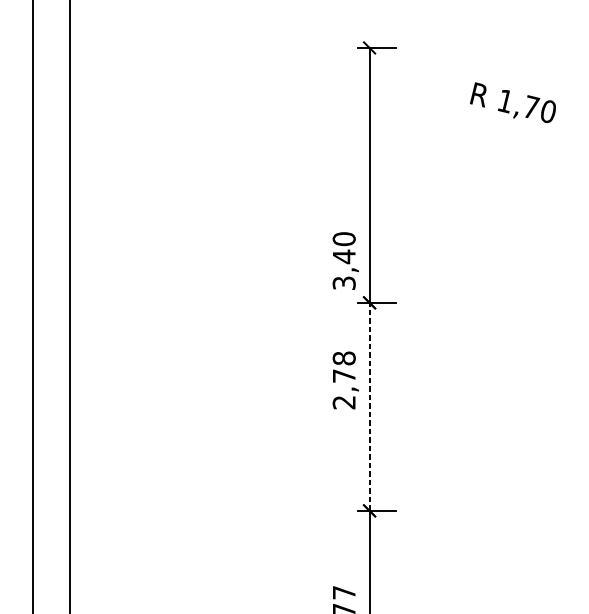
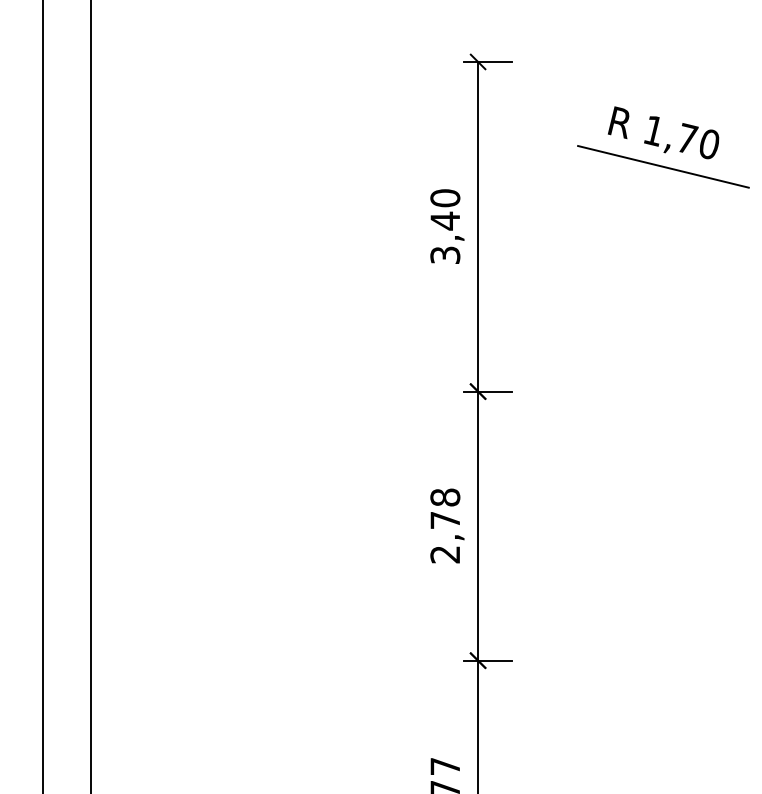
line: (512, 128) -> (663, 166), added
text: (345, 260) -> (447, 226), moved
text: (345, 380) -> (447, 525), moved
line: (369, 407) -> (478, 526), dashed -> solid

